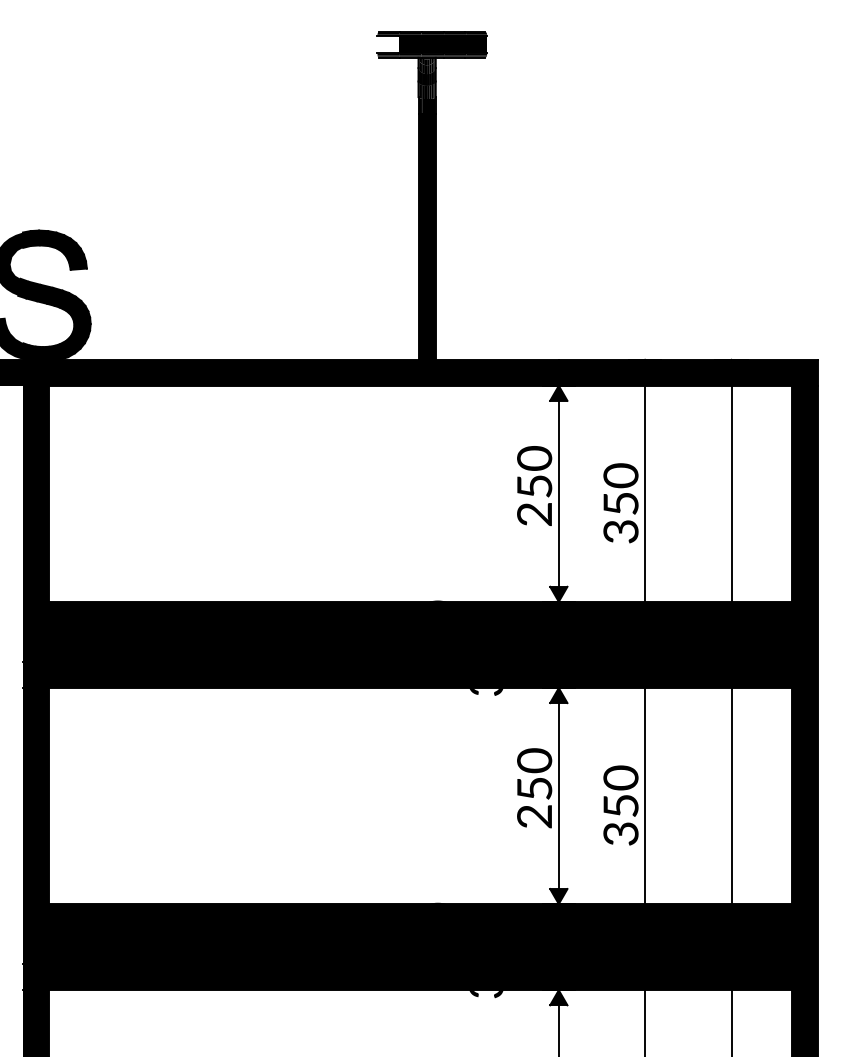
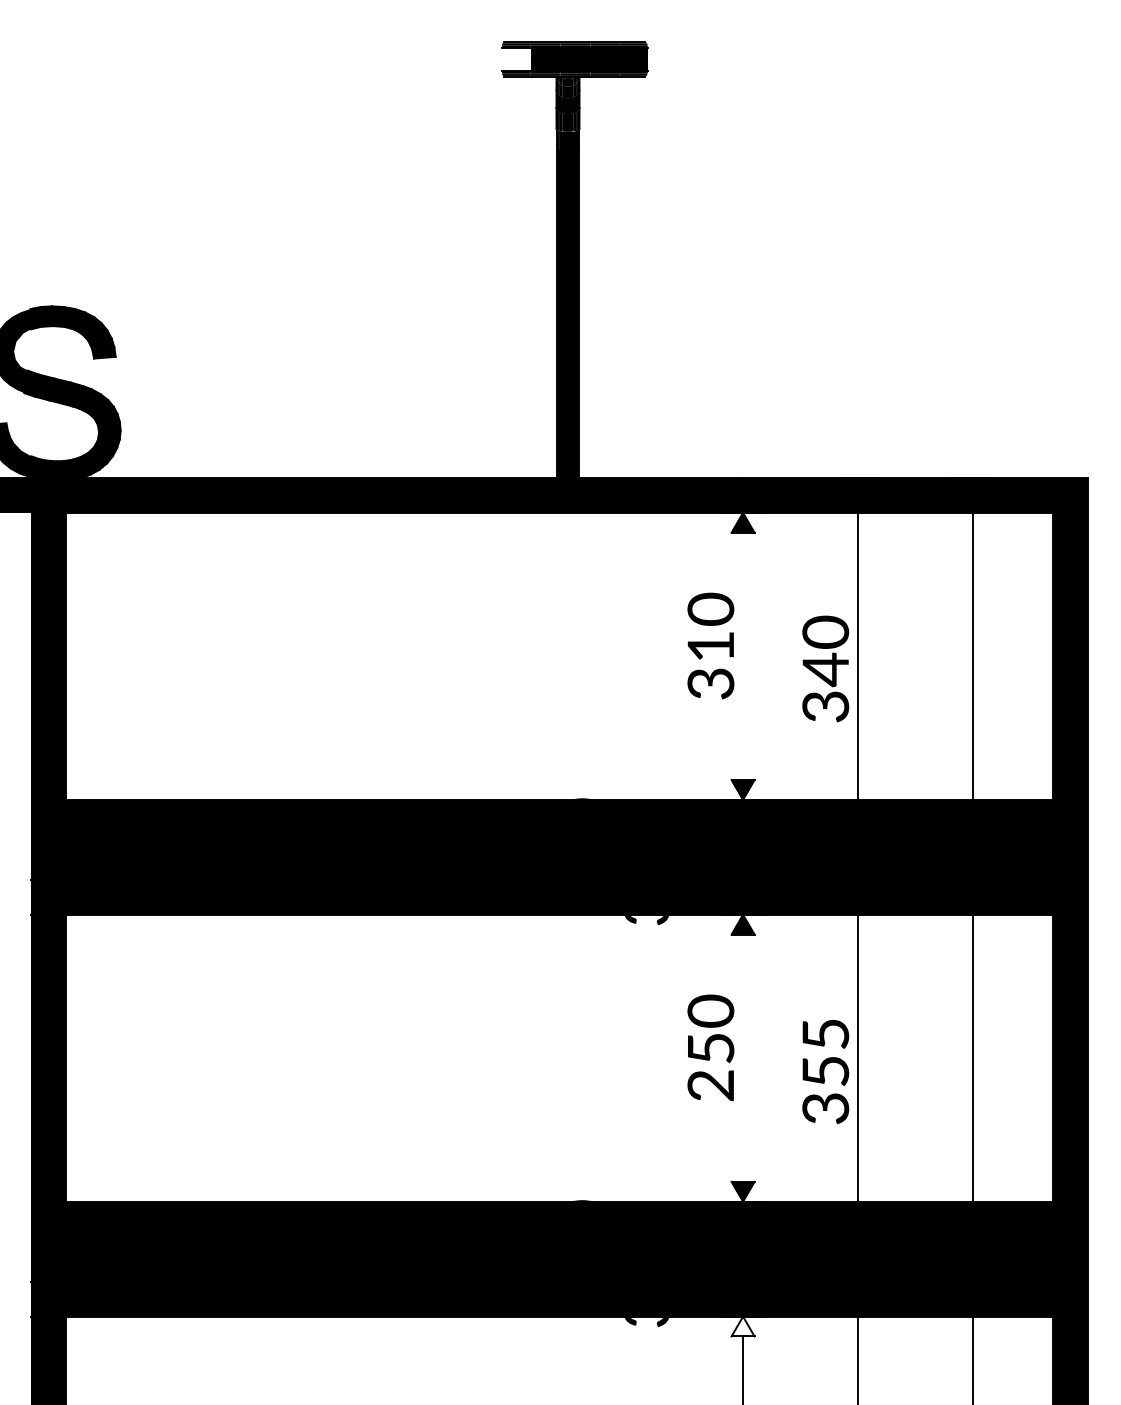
line: (559, 493) -> (743, 656), removed
text: (535, 500) -> (711, 665), 250 -> 310
text: (620, 503) -> (825, 669), 350 -> 340
text: (620, 777) -> (825, 1033), 350 -> 355
line: (559, 795) -> (743, 1057), removed
fill: (558, 997) -> (742, 1326), removed

